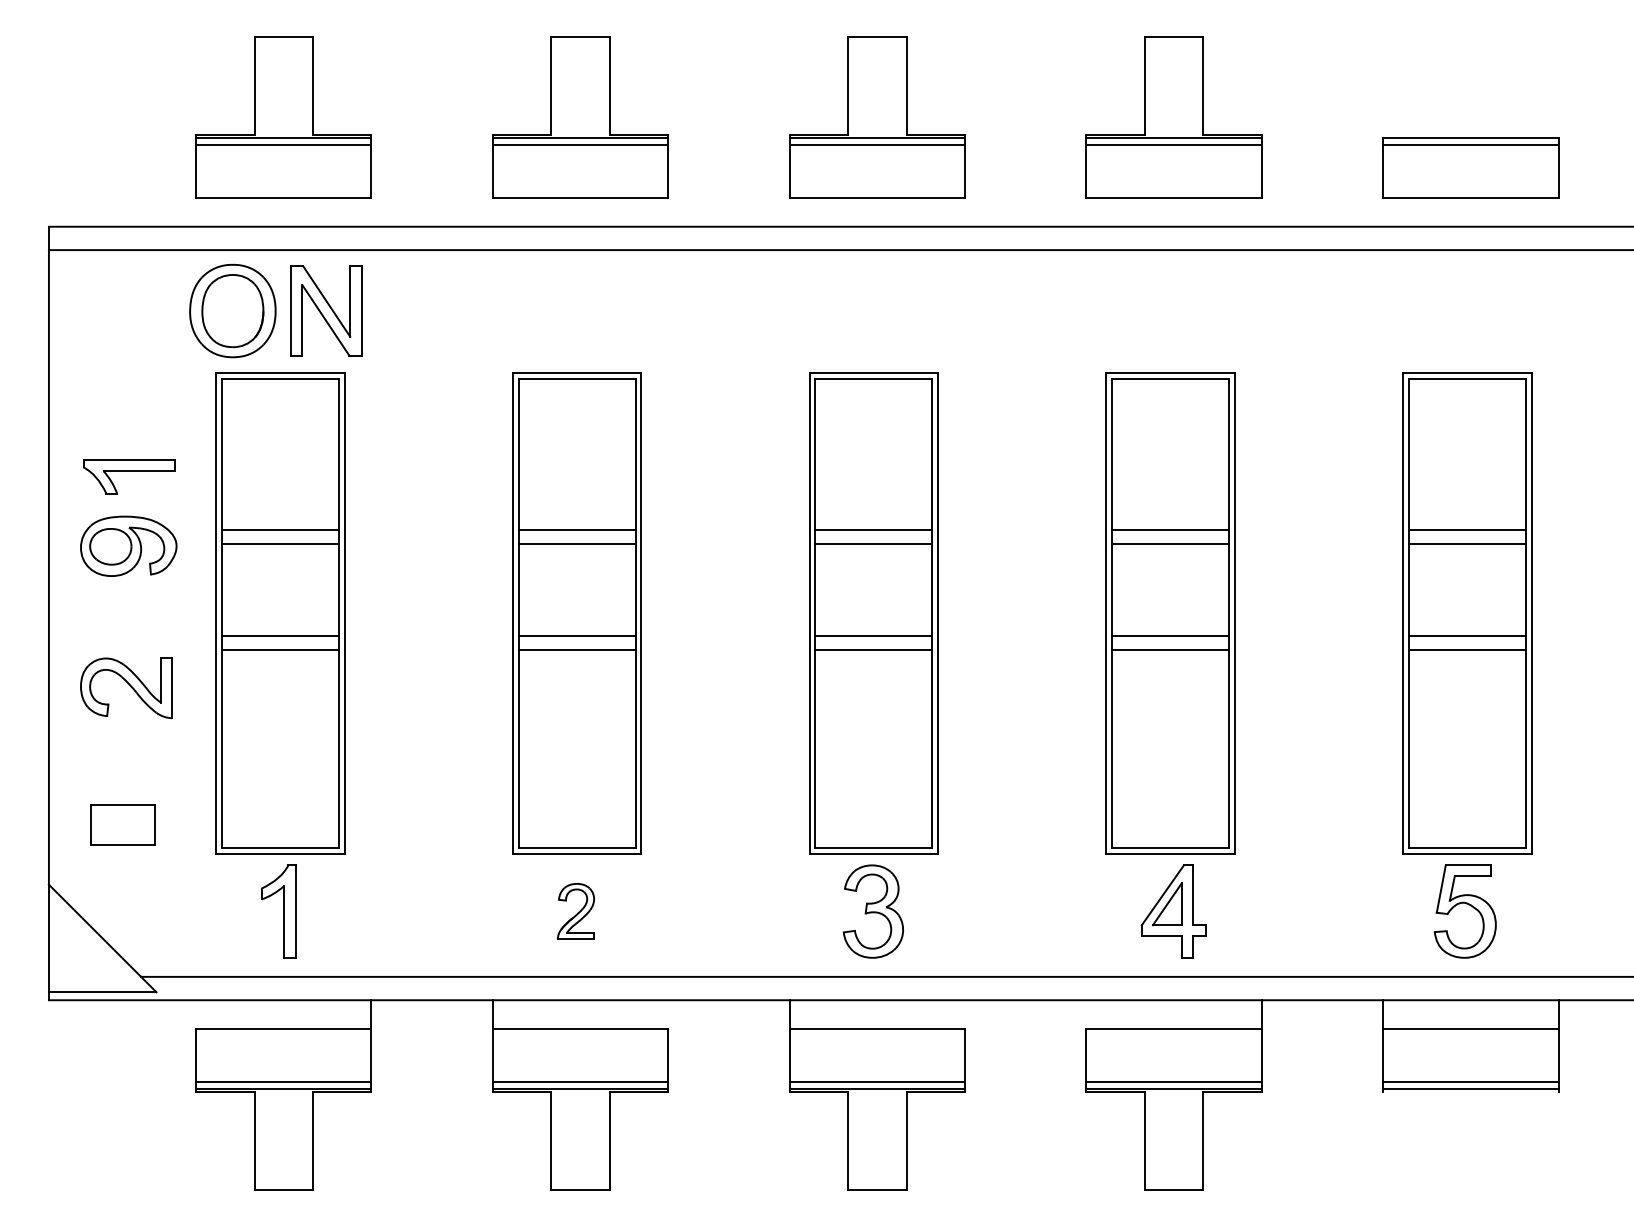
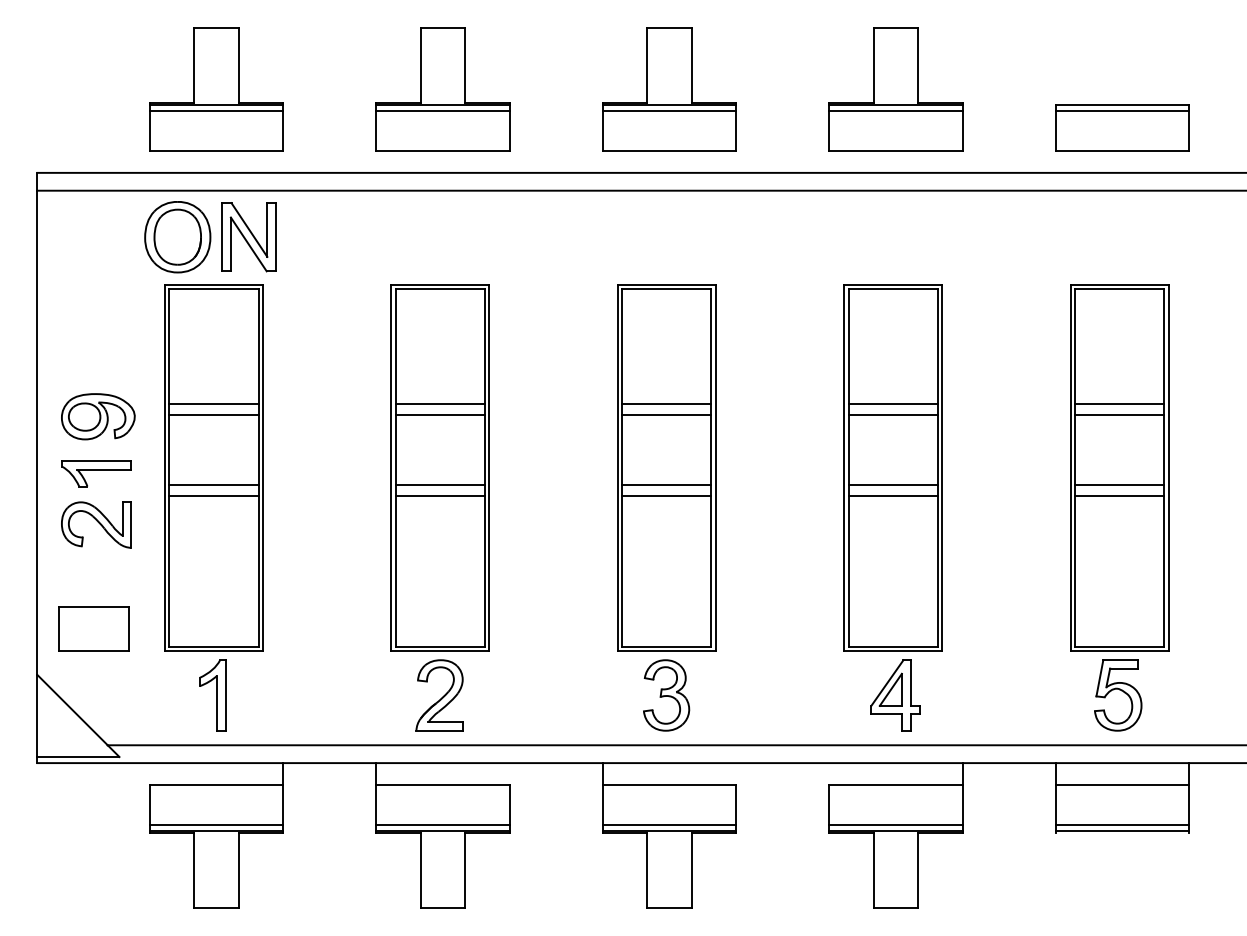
part: (128, 476) -> (96, 473), moved
part: (122, 823) -> (93, 628), size x1.43
part: (575, 911) -> (439, 695), size x1.67

